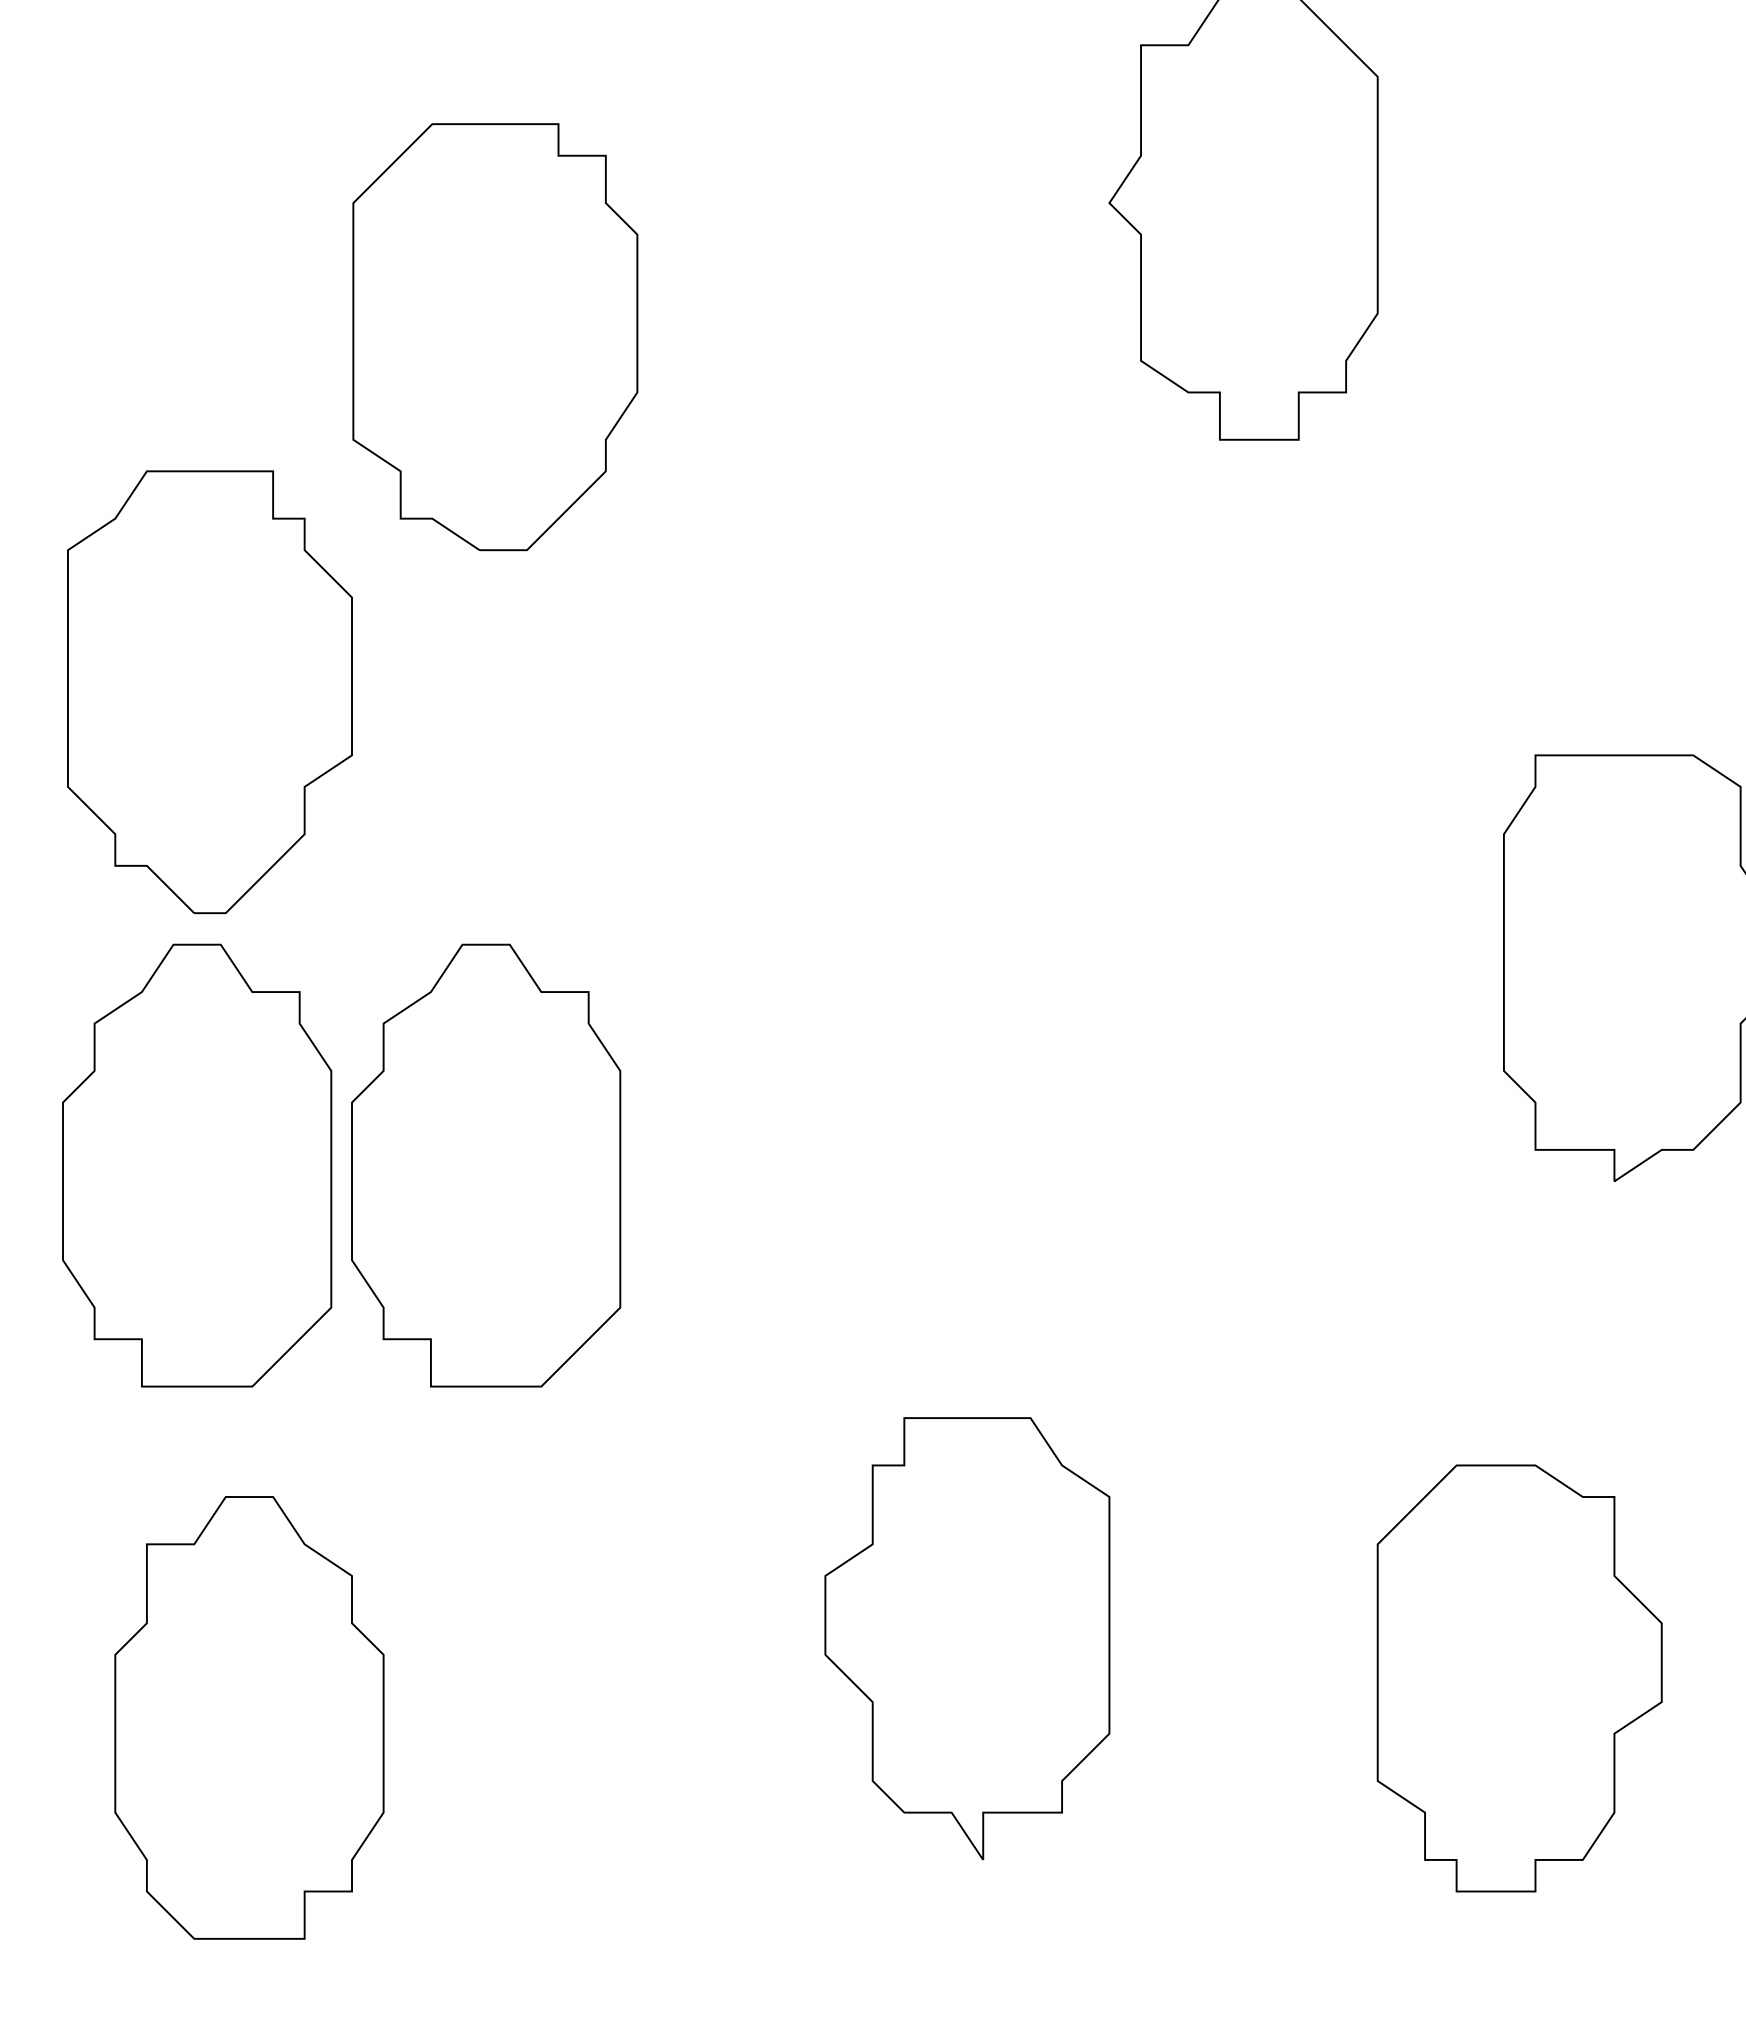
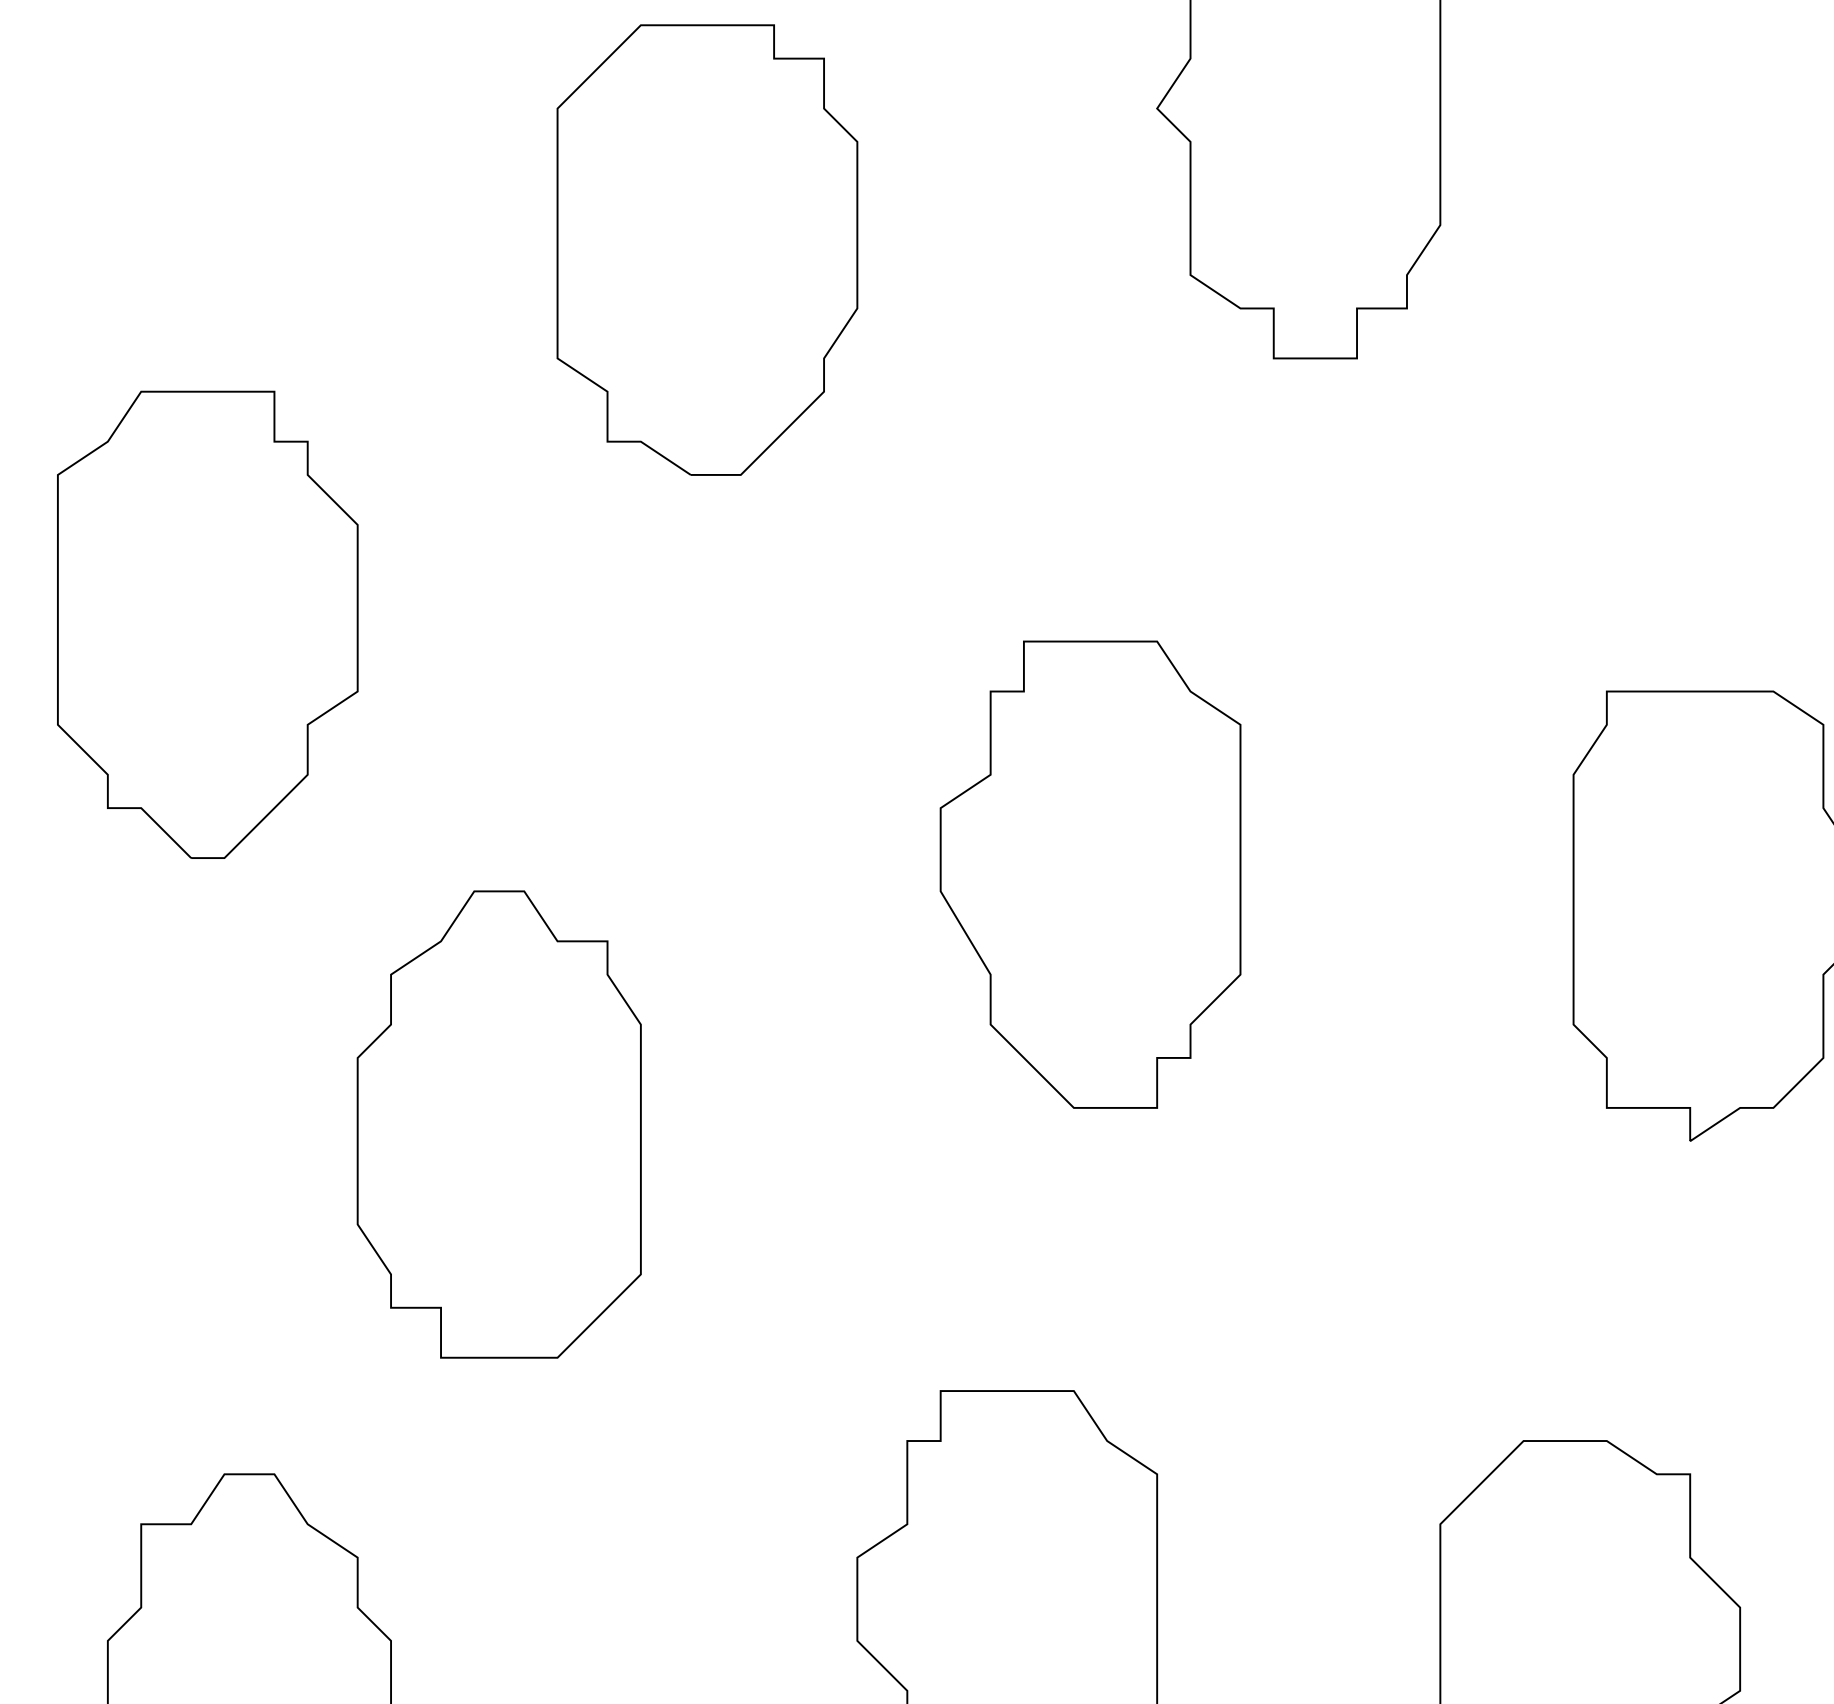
part: (495, 337) -> (707, 250), moved
part: (1046, 928) -> (1090, 874), added
part: (197, 1165) -> (194, 1124), removed

